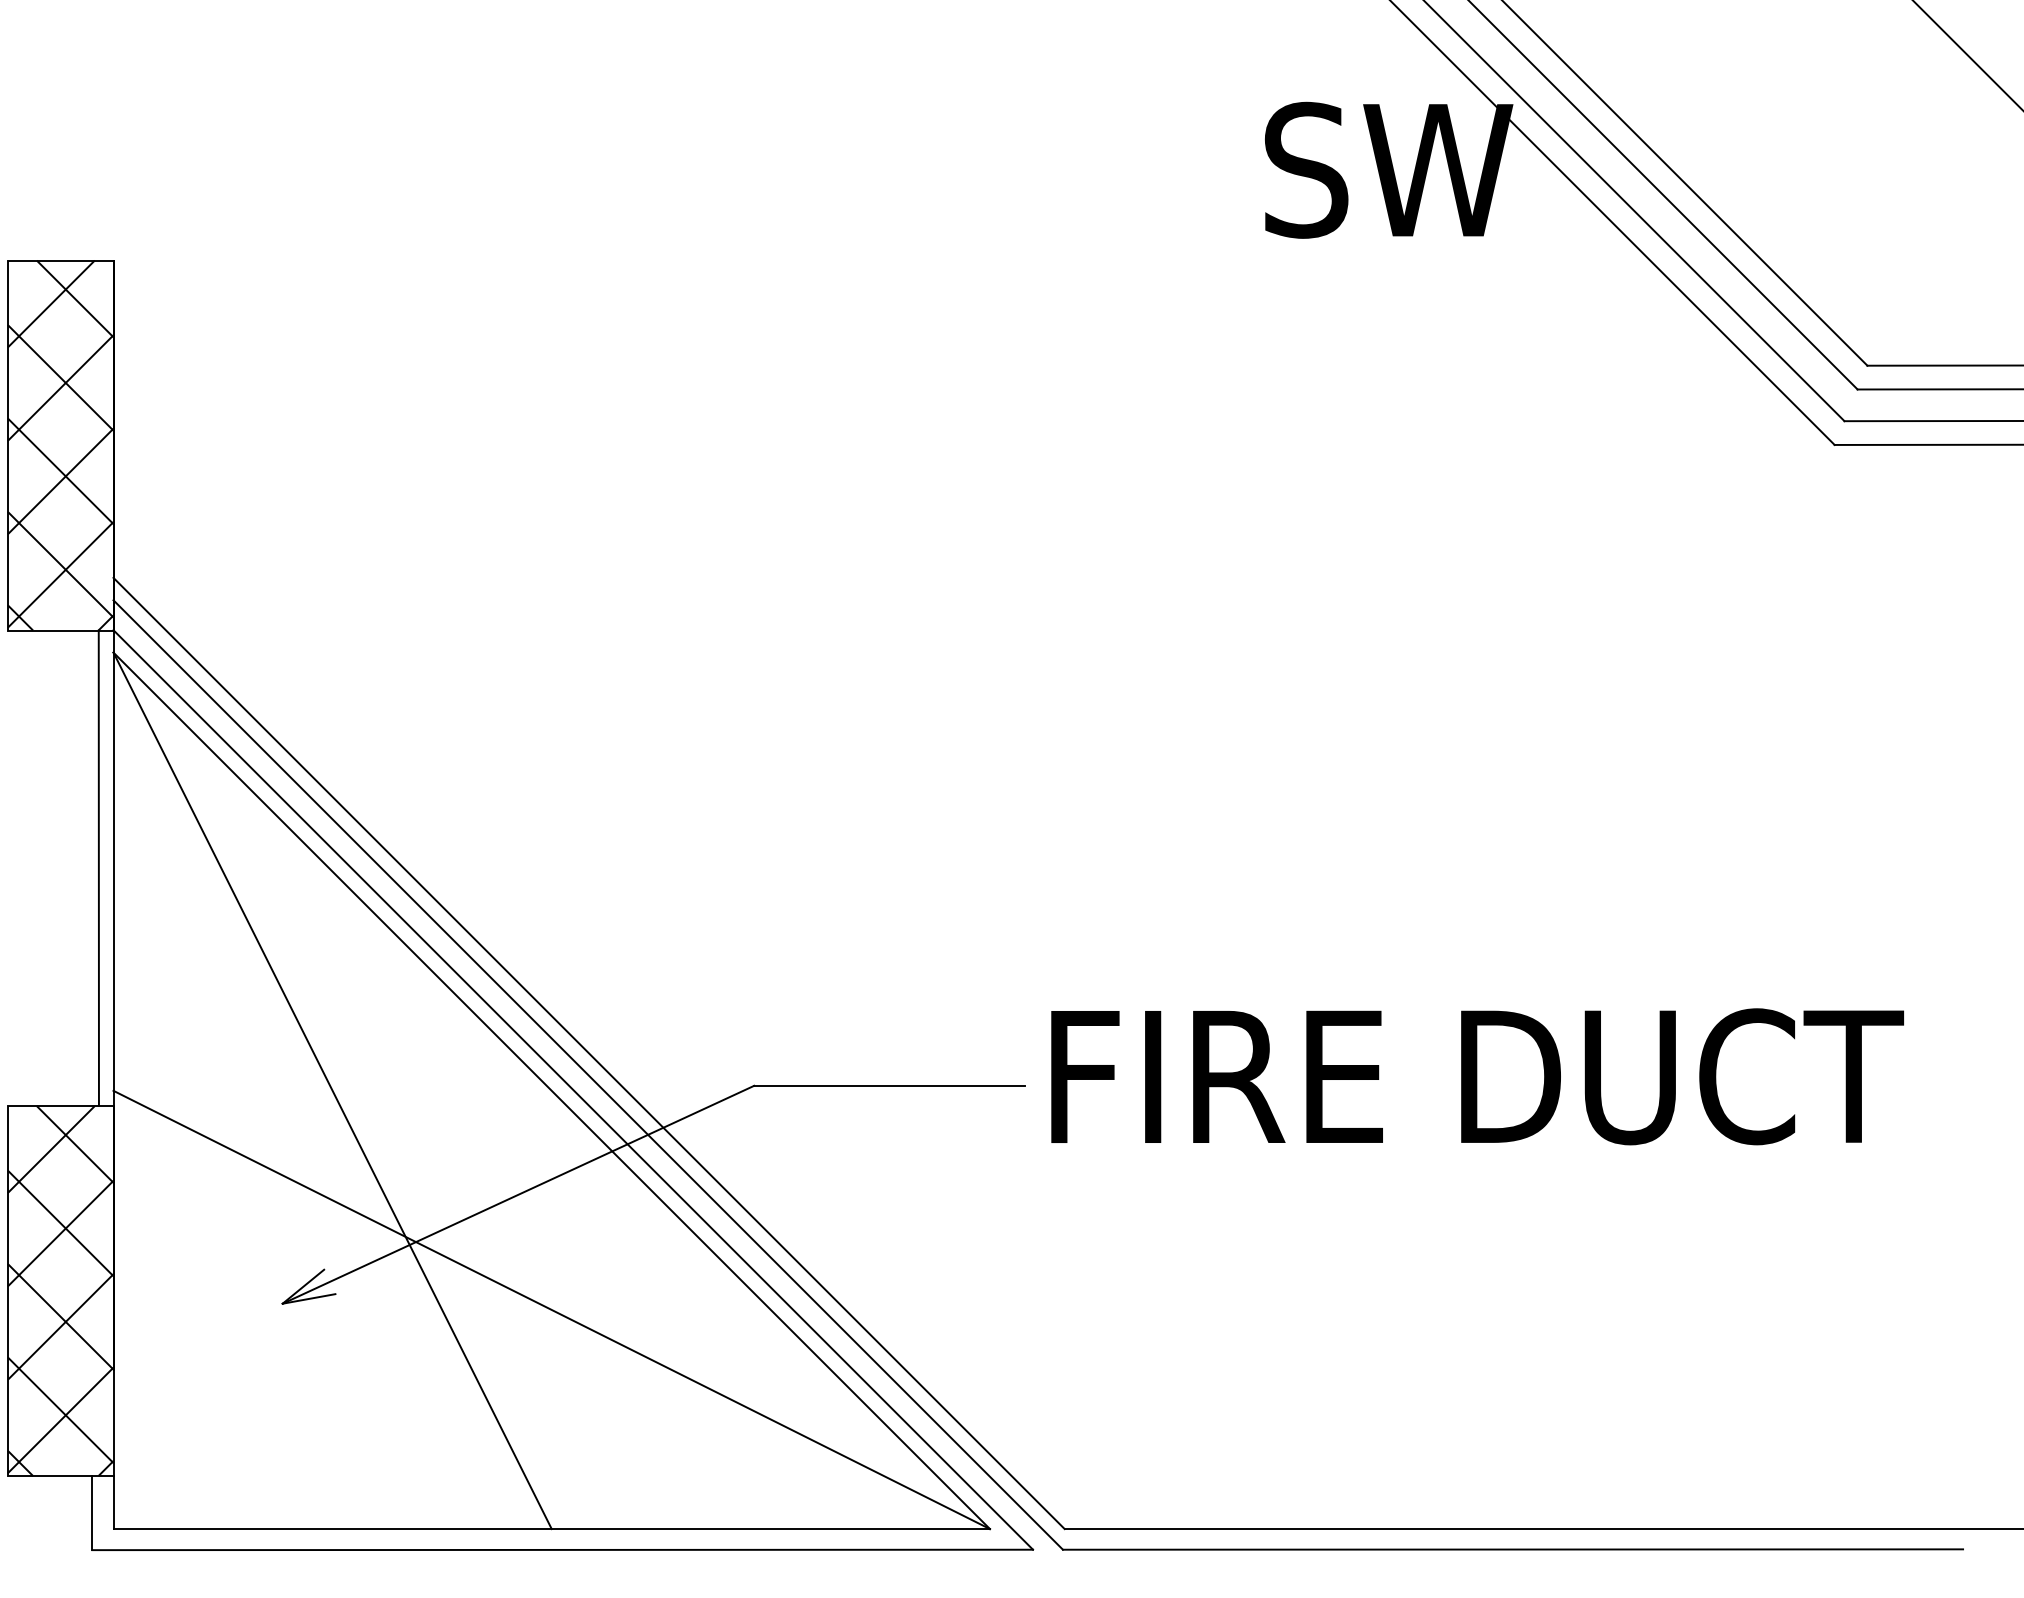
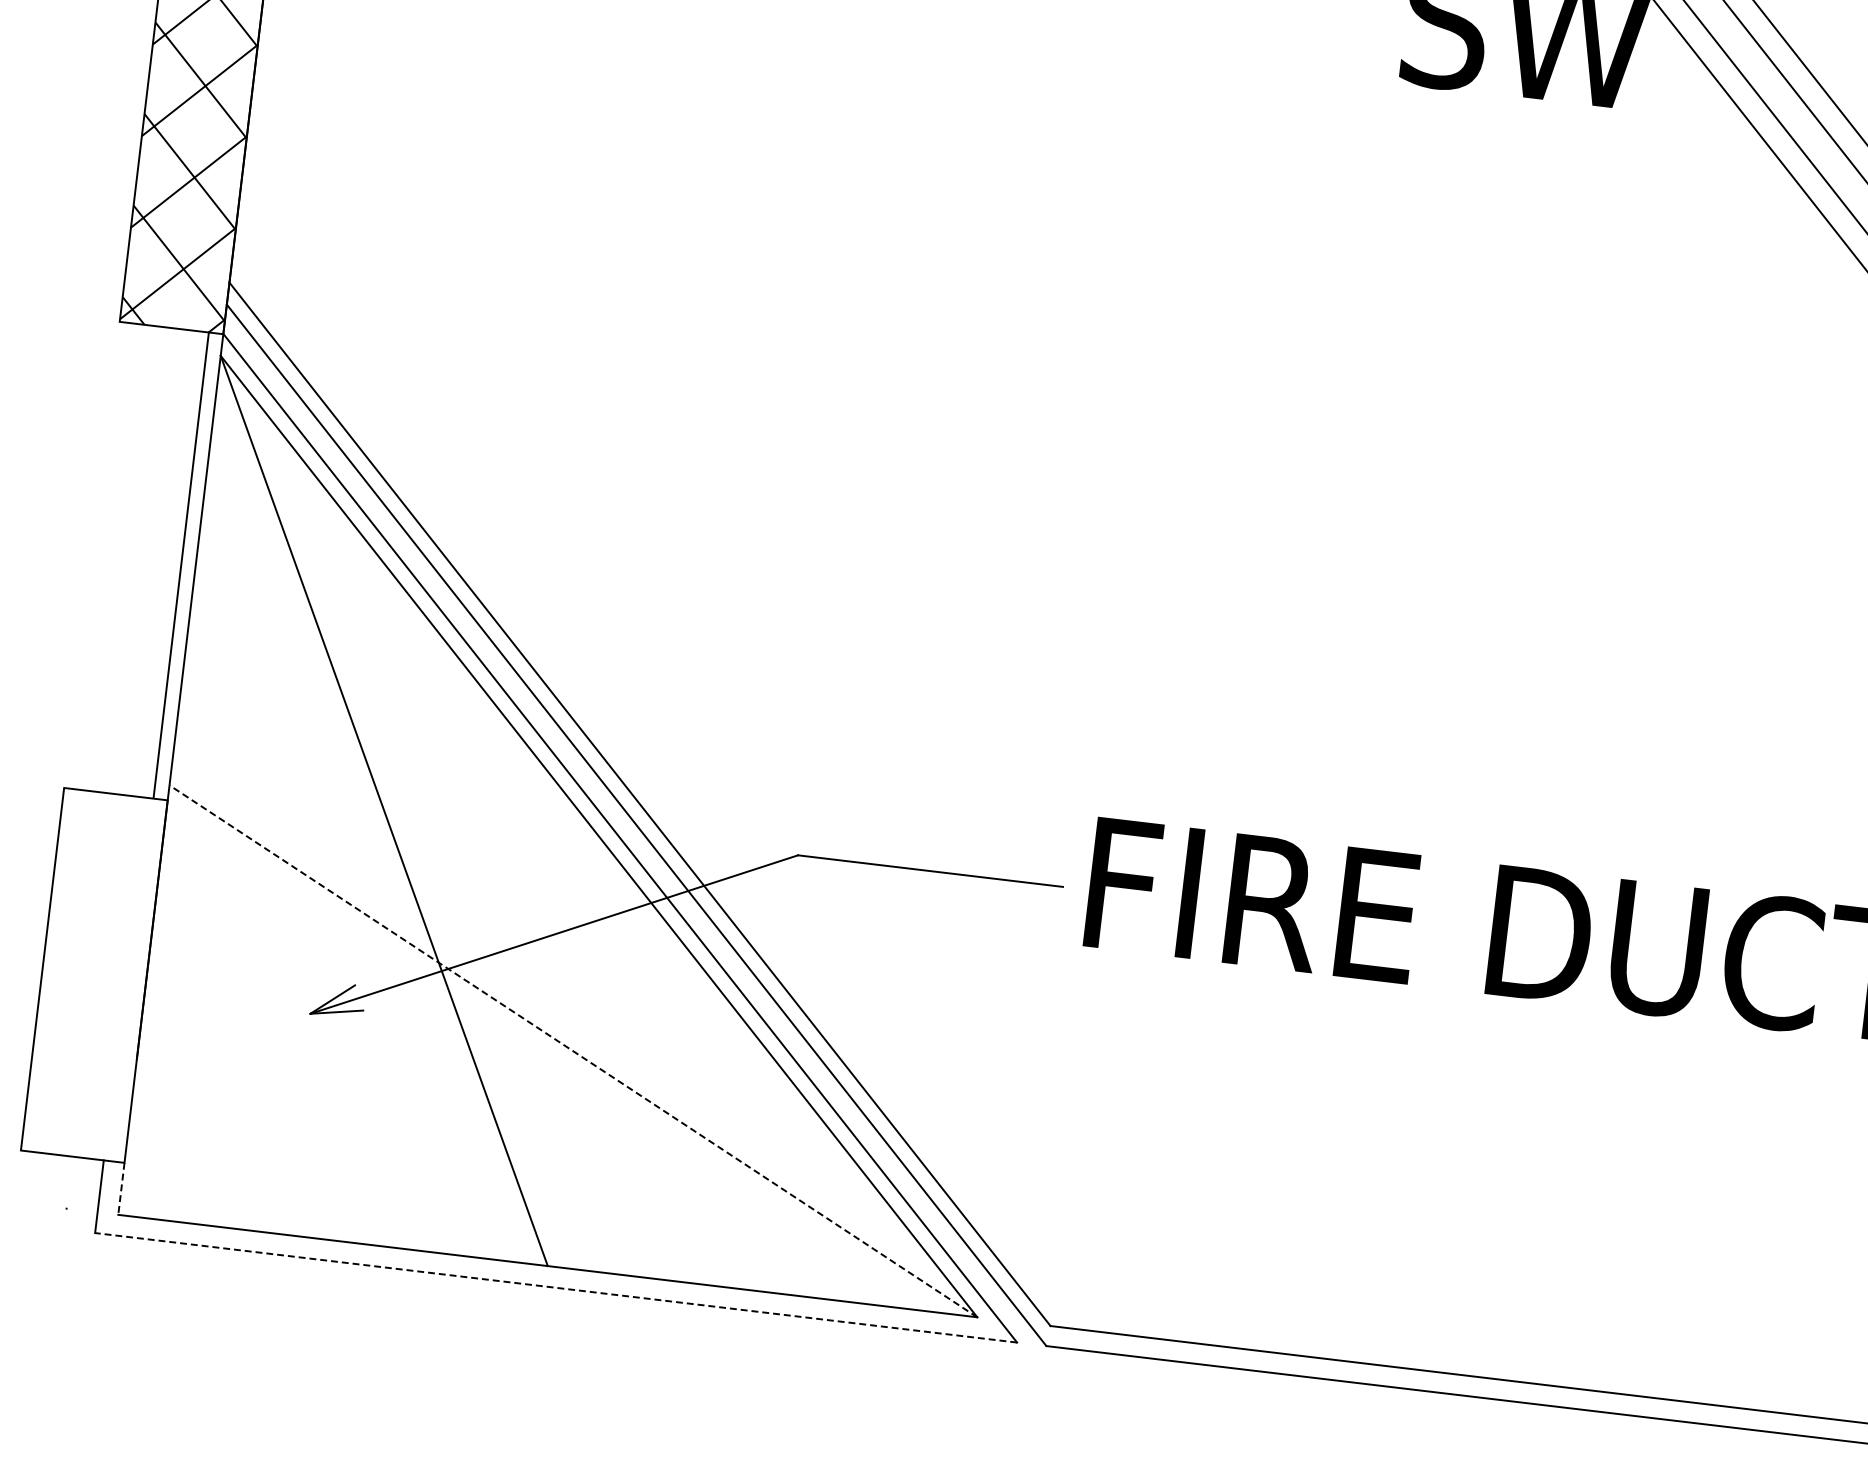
hatch: (60, 1291) -> (94, 975), removed
line: (551, 1309) -> (573, 1050), solid -> dashed
line: (113, 1502) -> (121, 1188), solid -> dashed
line: (562, 1549) -> (555, 1287), solid -> dashed

